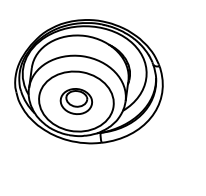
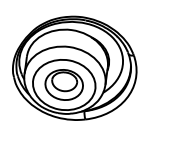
part: (76, 101) -> (64, 84), size x1.43

